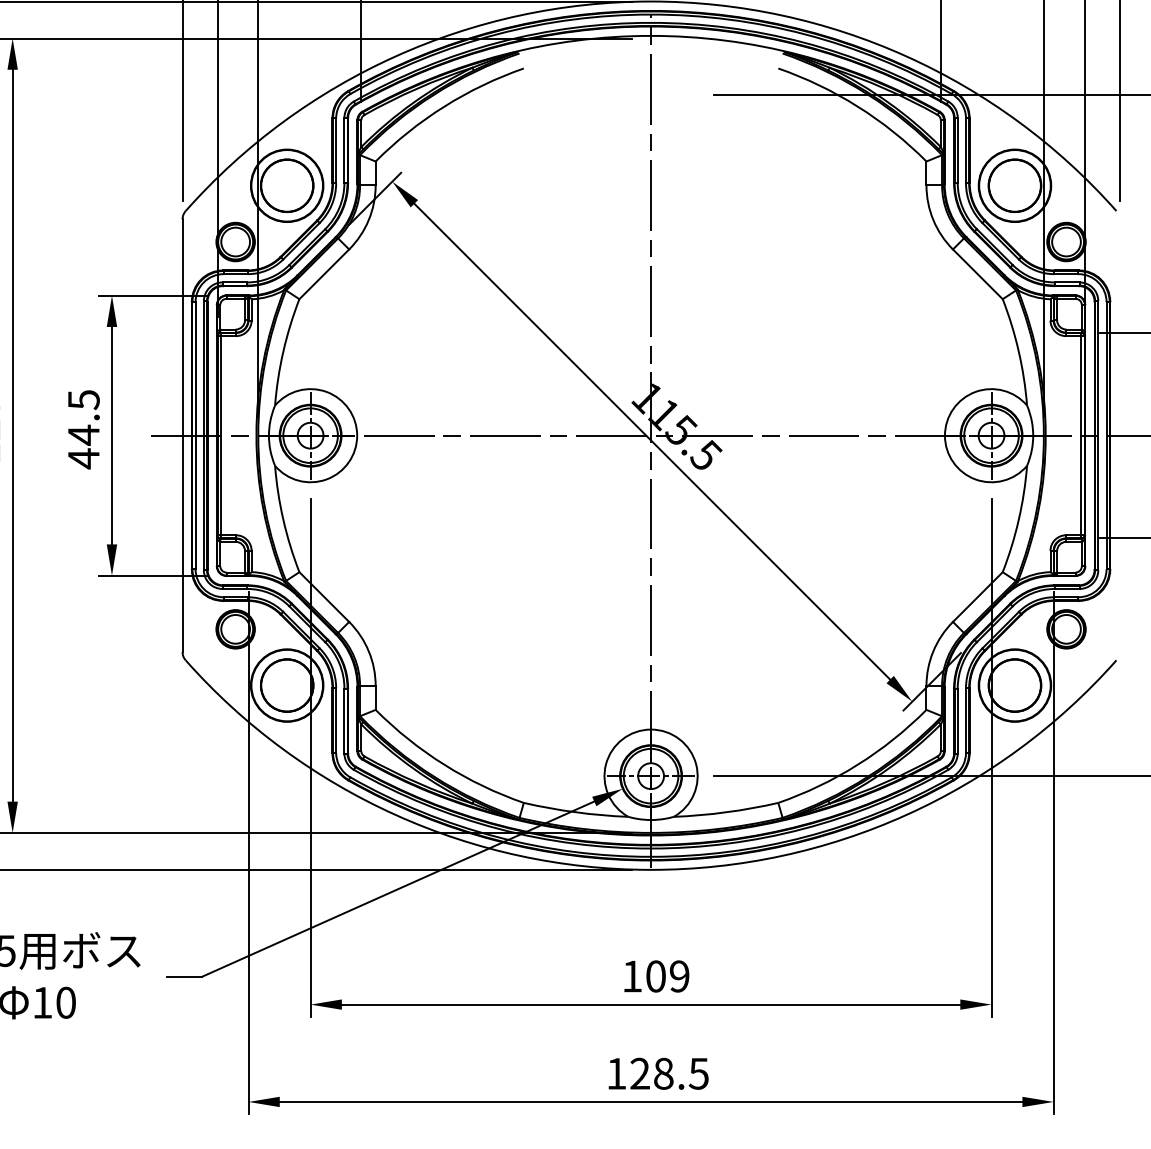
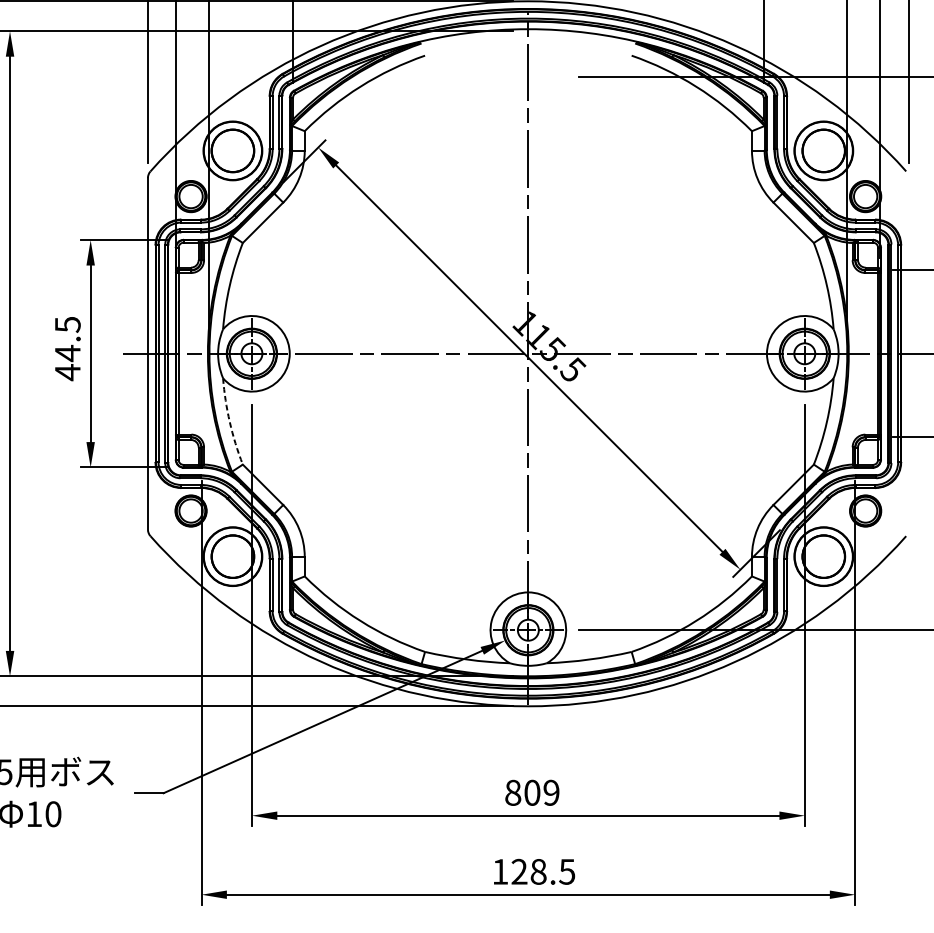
arc: (283, 519) -> (229, 421), solid -> dashed
text: (632, 976) -> (513, 792), 109 -> 809

